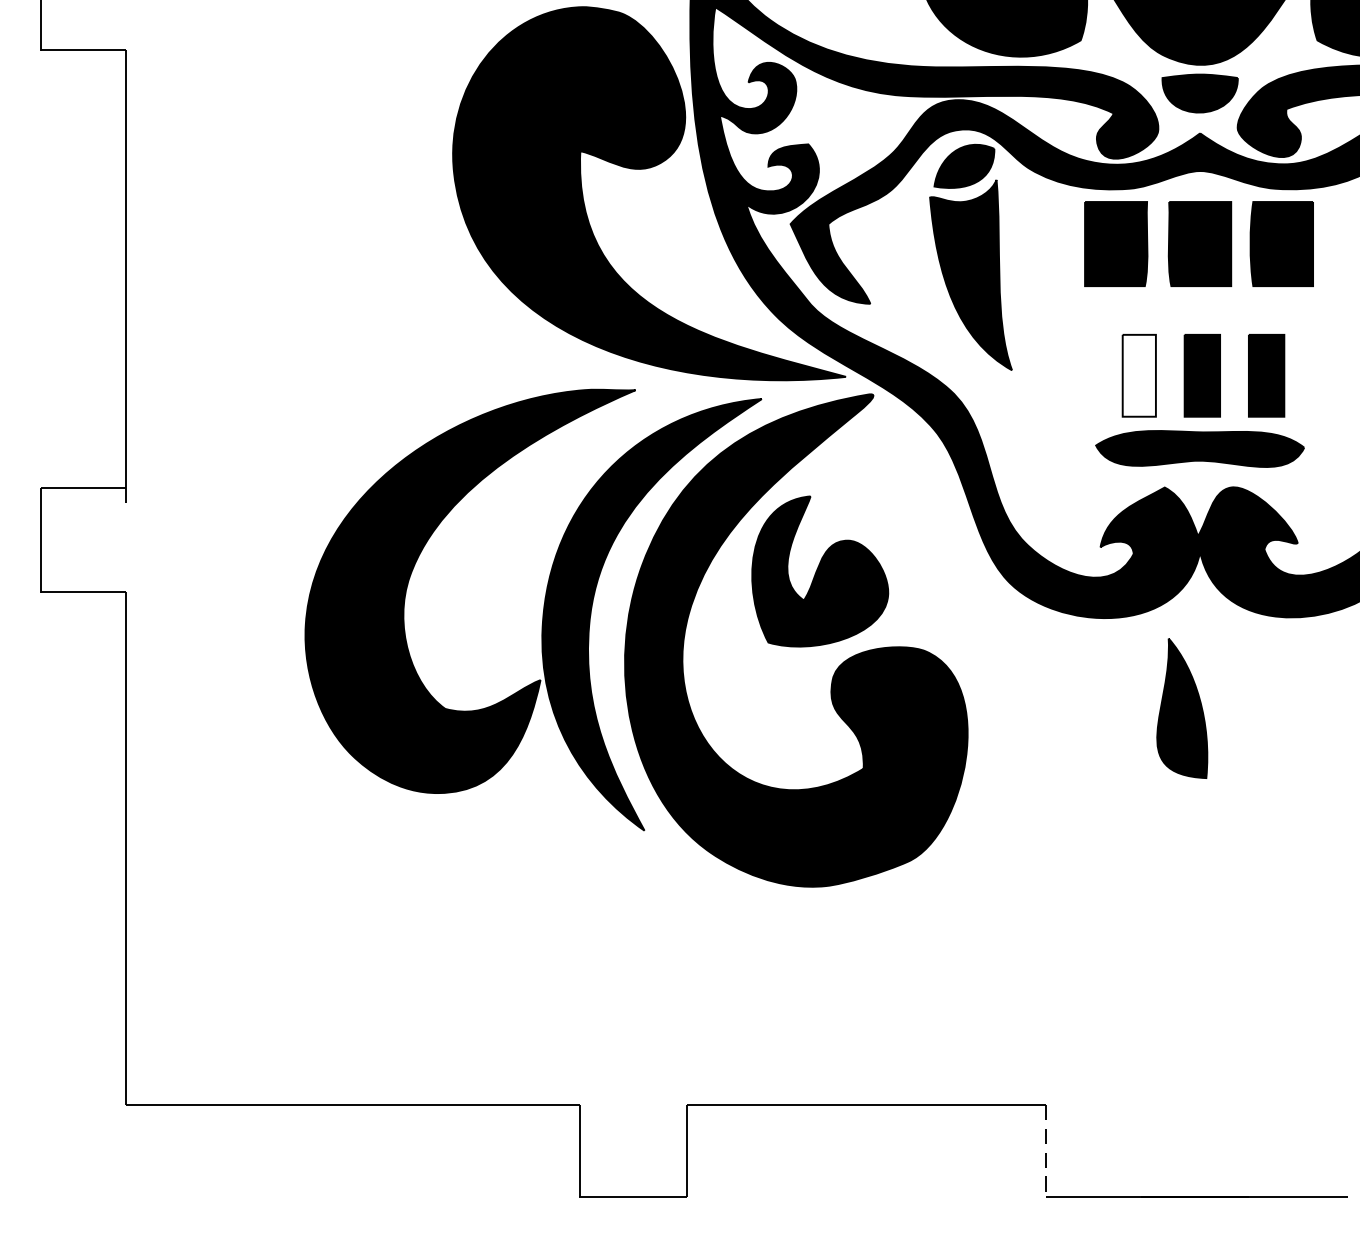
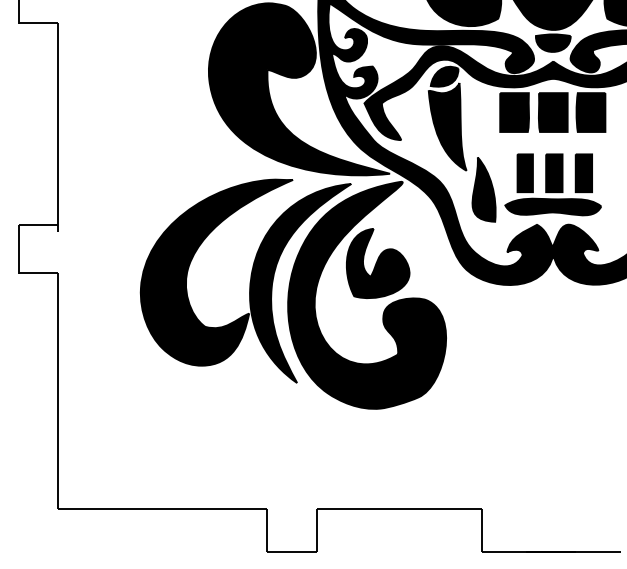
fill: (1137, 376) -> (524, 173), added
part: (1181, 708) -> (483, 189), moved
line: (1046, 1152) -> (482, 531), dashed -> solid

